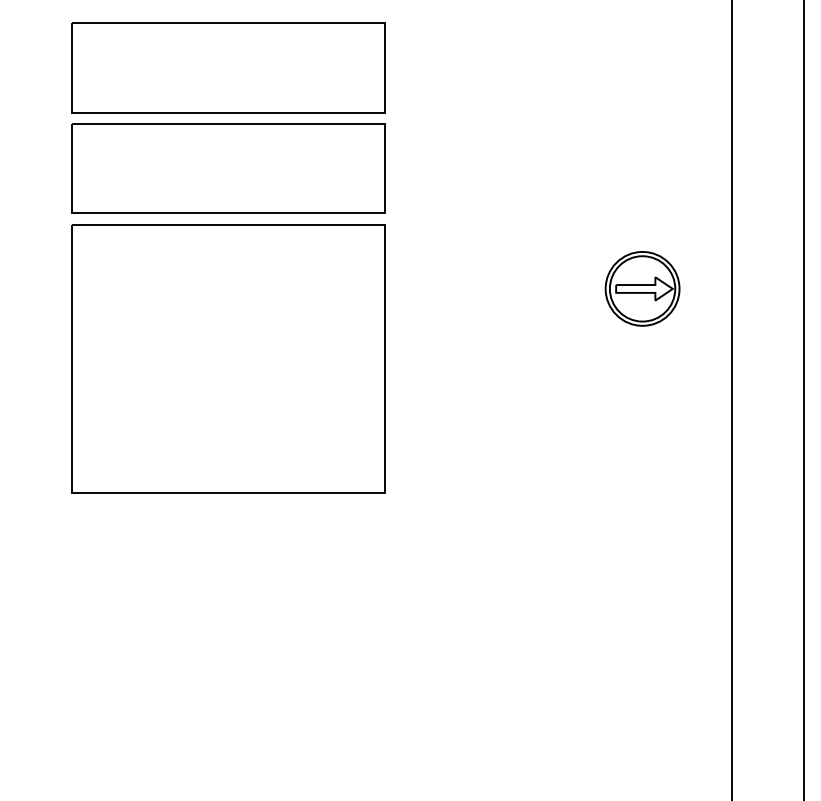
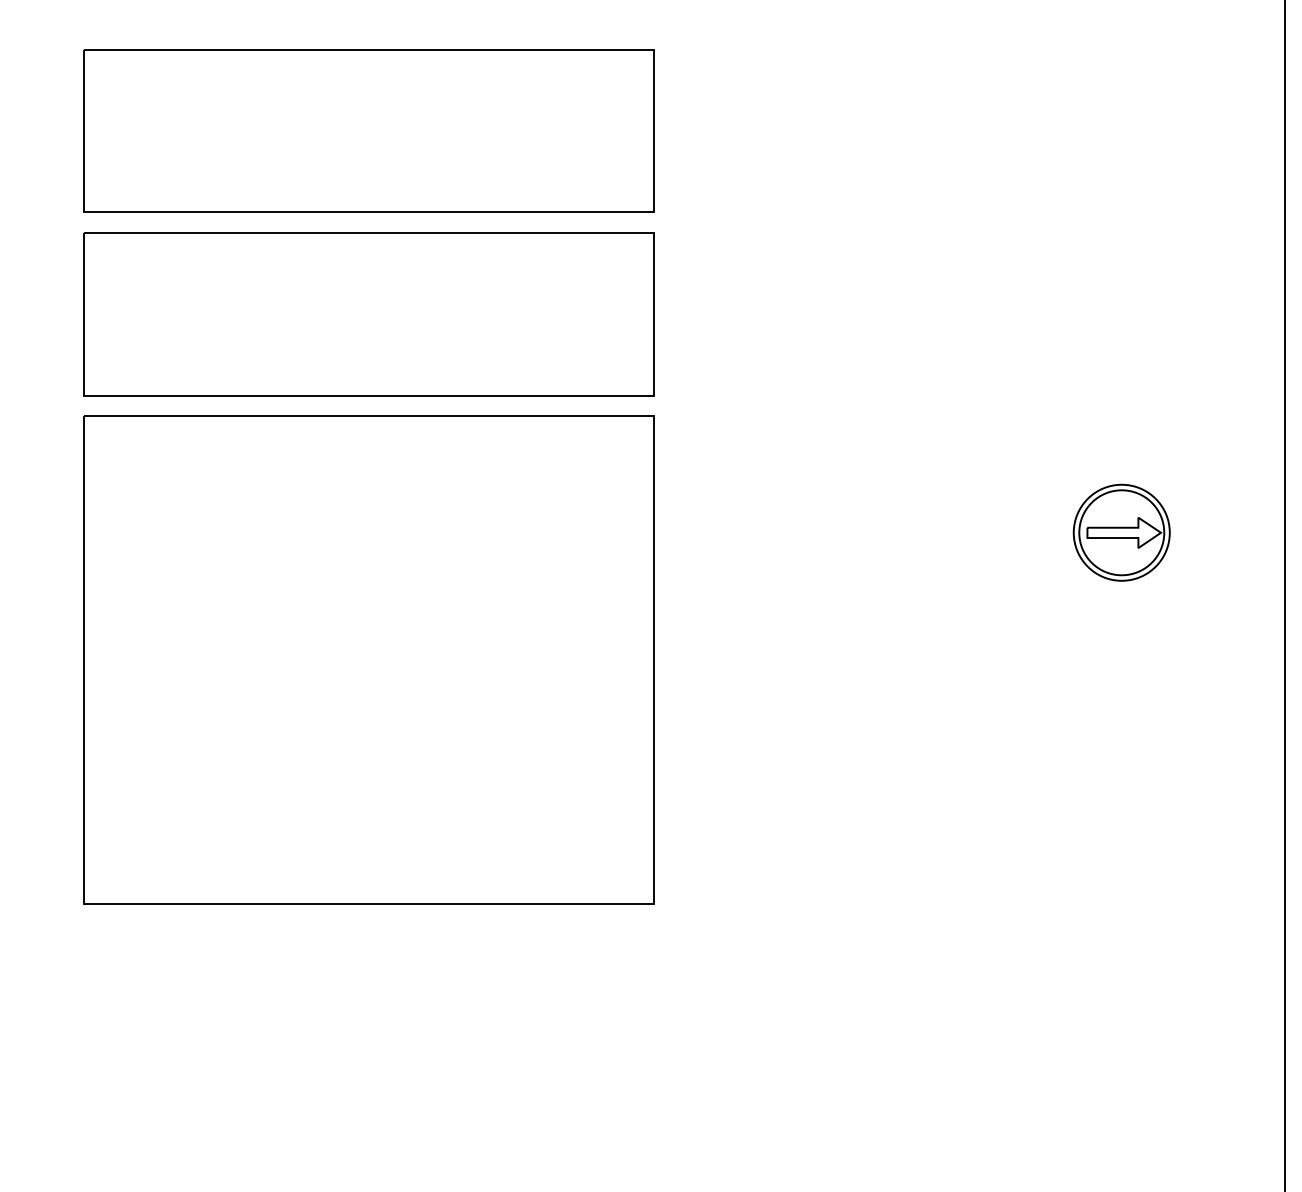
part: (642, 288) -> (1121, 532), size x0.71

